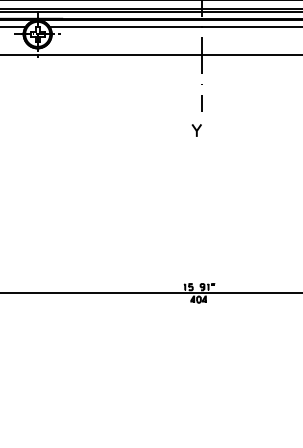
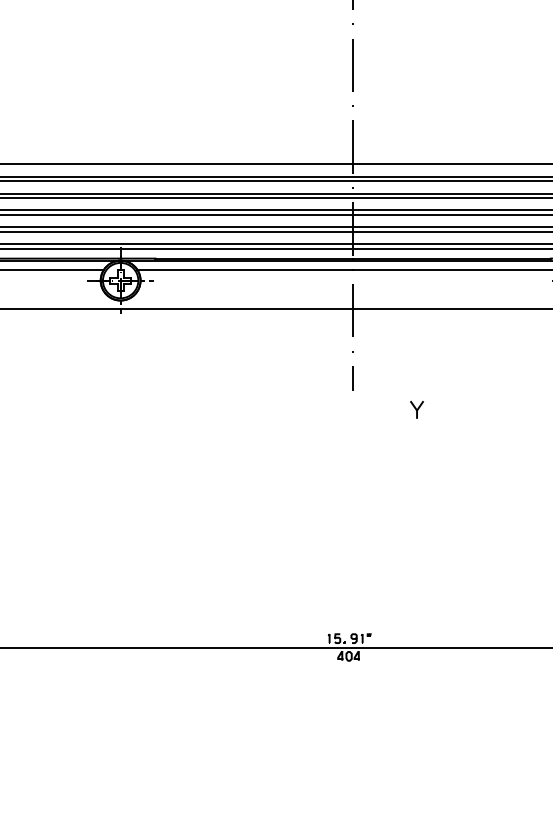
part: (196, 130) -> (416, 409), moved

